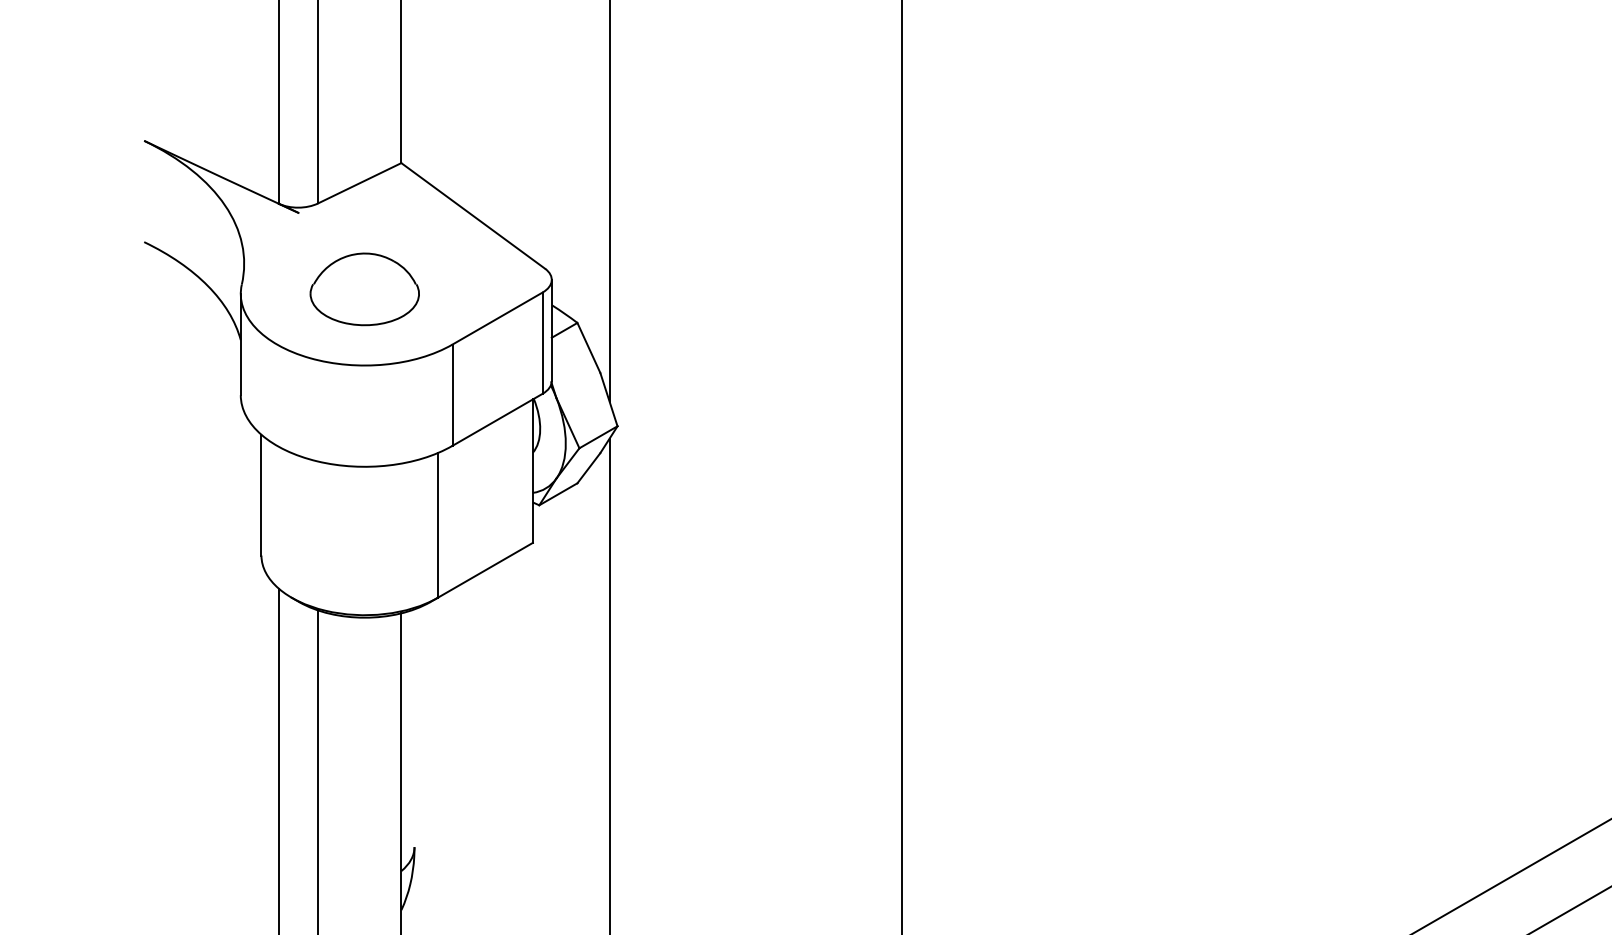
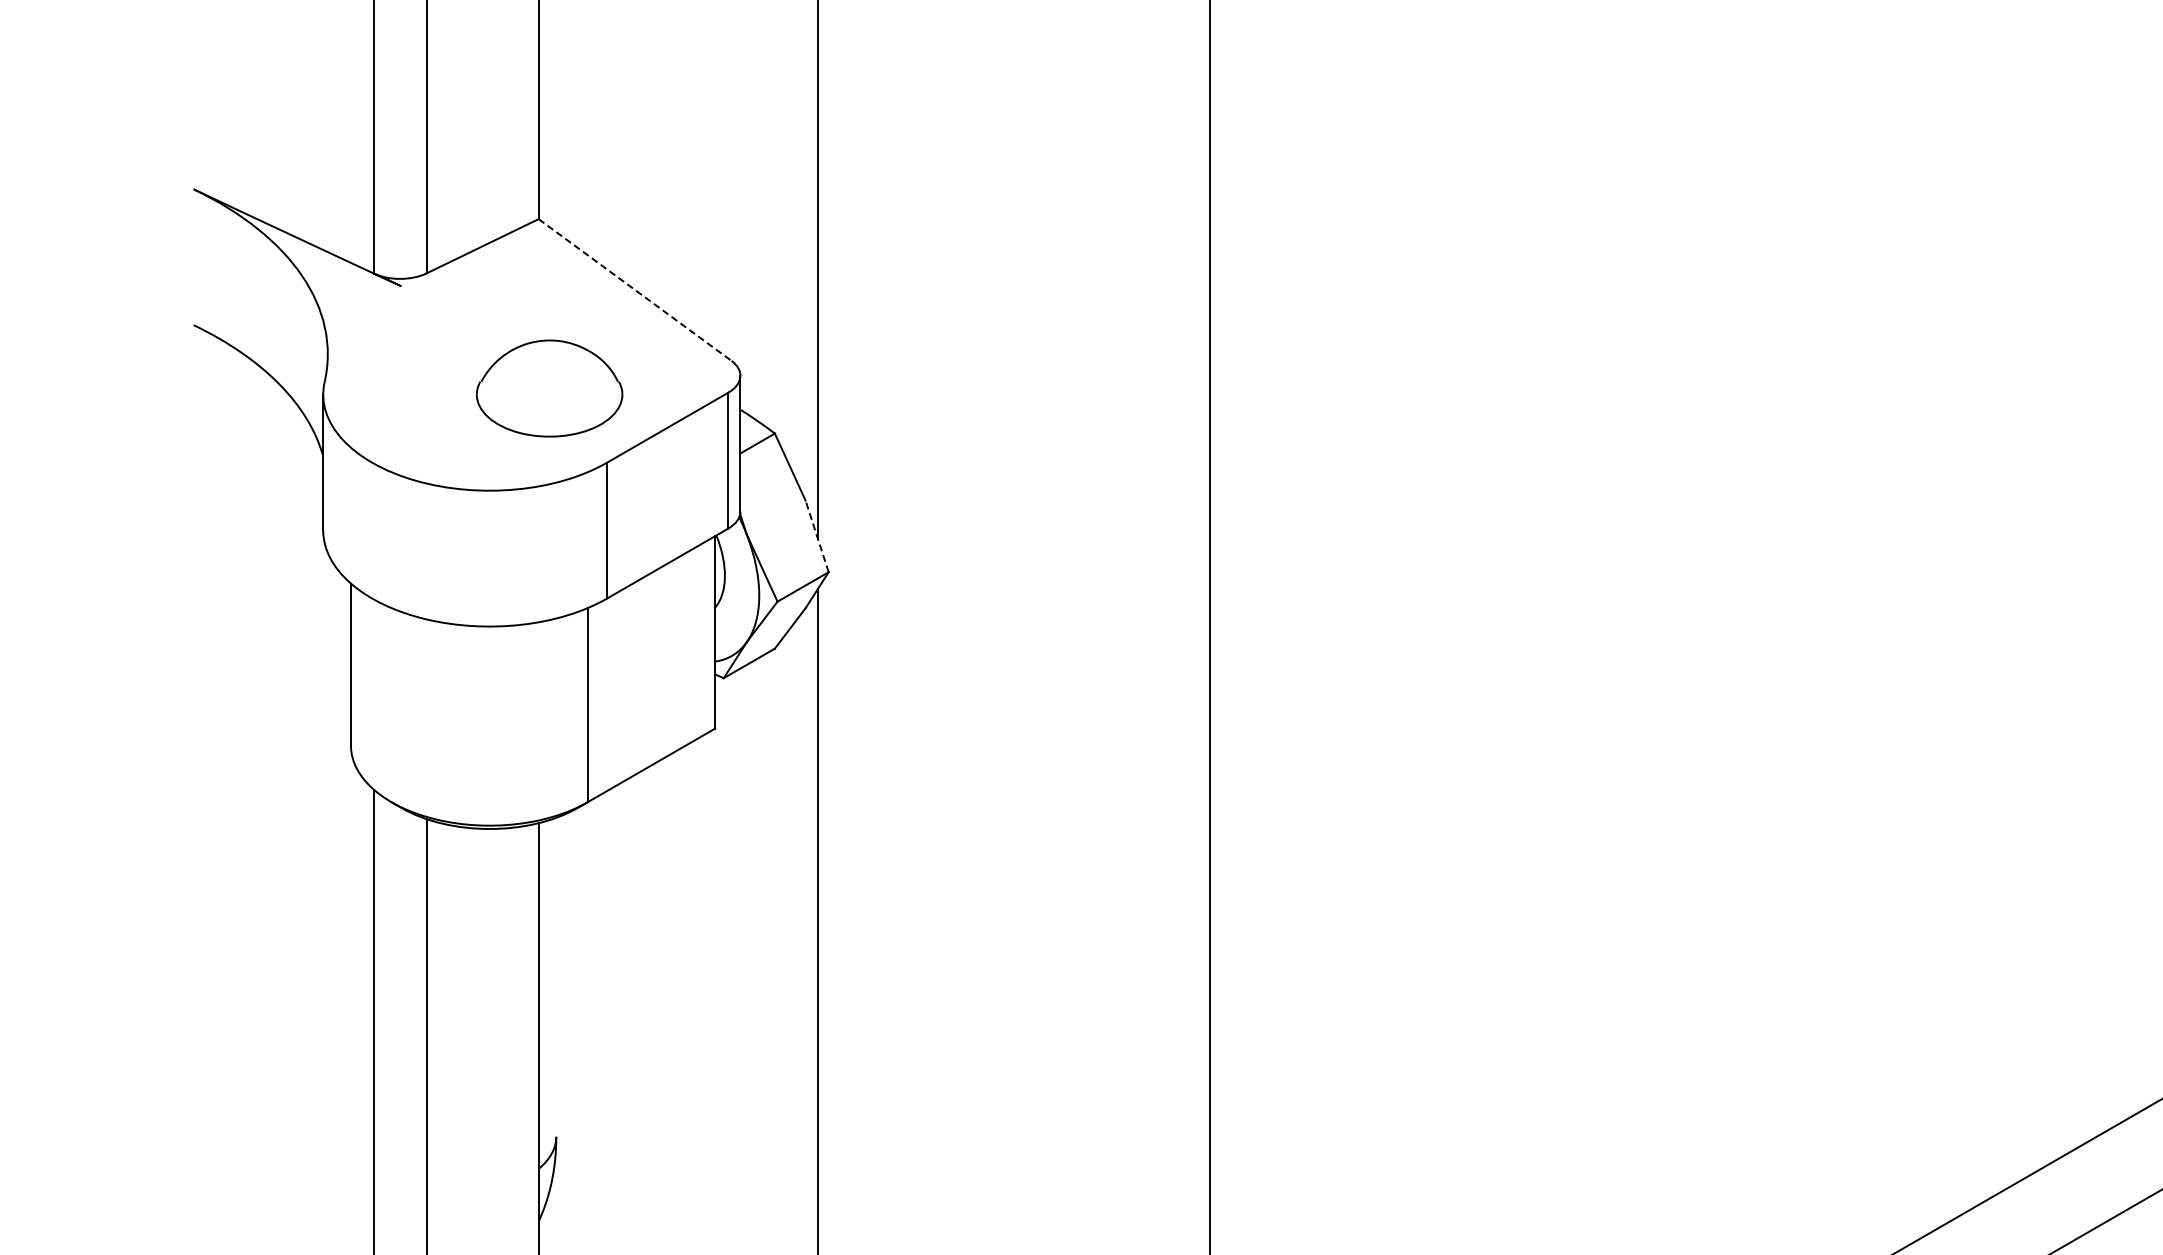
line: (473, 216) -> (635, 290), solid -> dashed
part: (364, 289) -> (549, 388), moved
line: (609, 399) -> (817, 536), solid -> dashed

